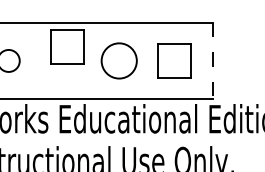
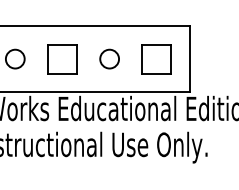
part: (67, 47) -> (62, 59), moved
circle: (119, 60) -> (109, 58), size x0.62
line: (212, 61) -> (189, 59), dashed -> solid

